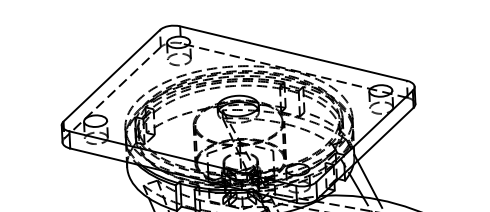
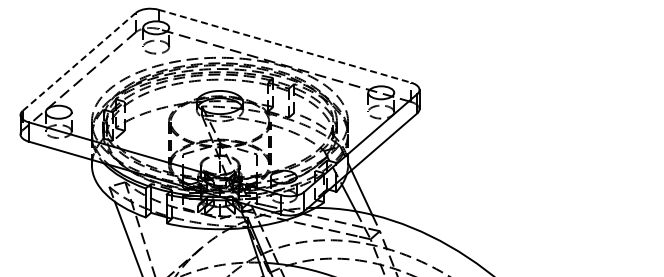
line: (294, 53) -> (285, 46), solid -> dashed
line: (111, 75) -> (79, 61), solid -> dashed

